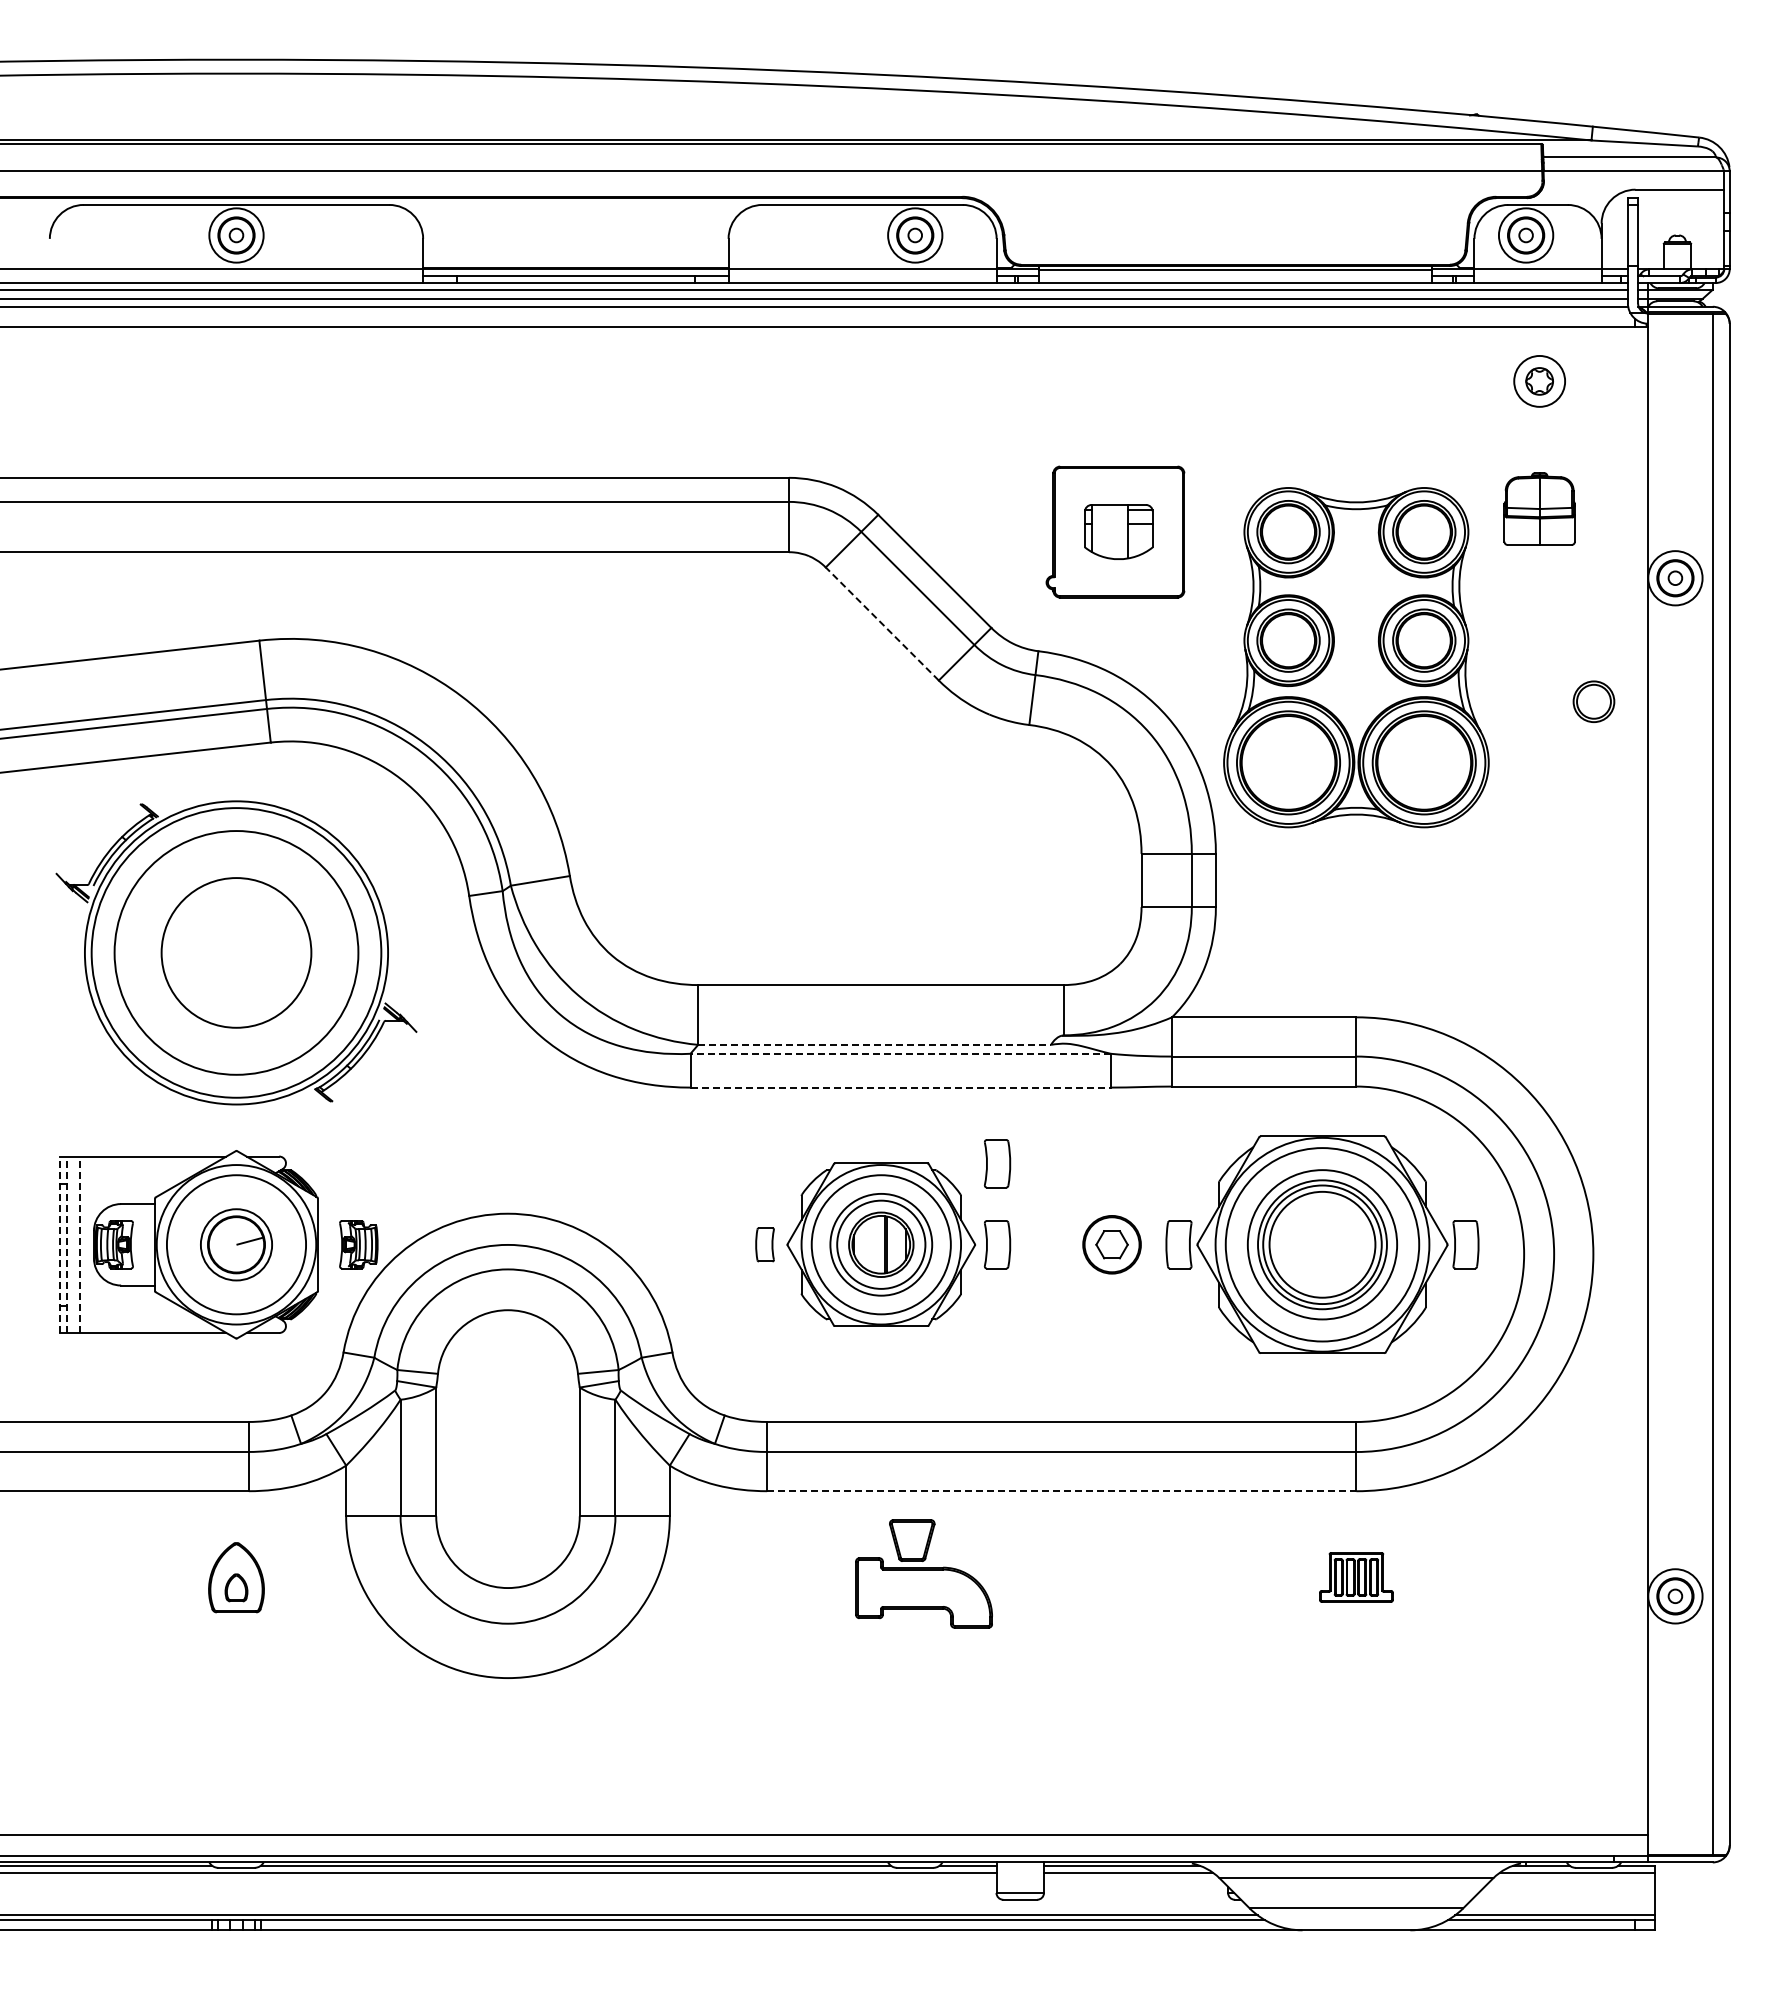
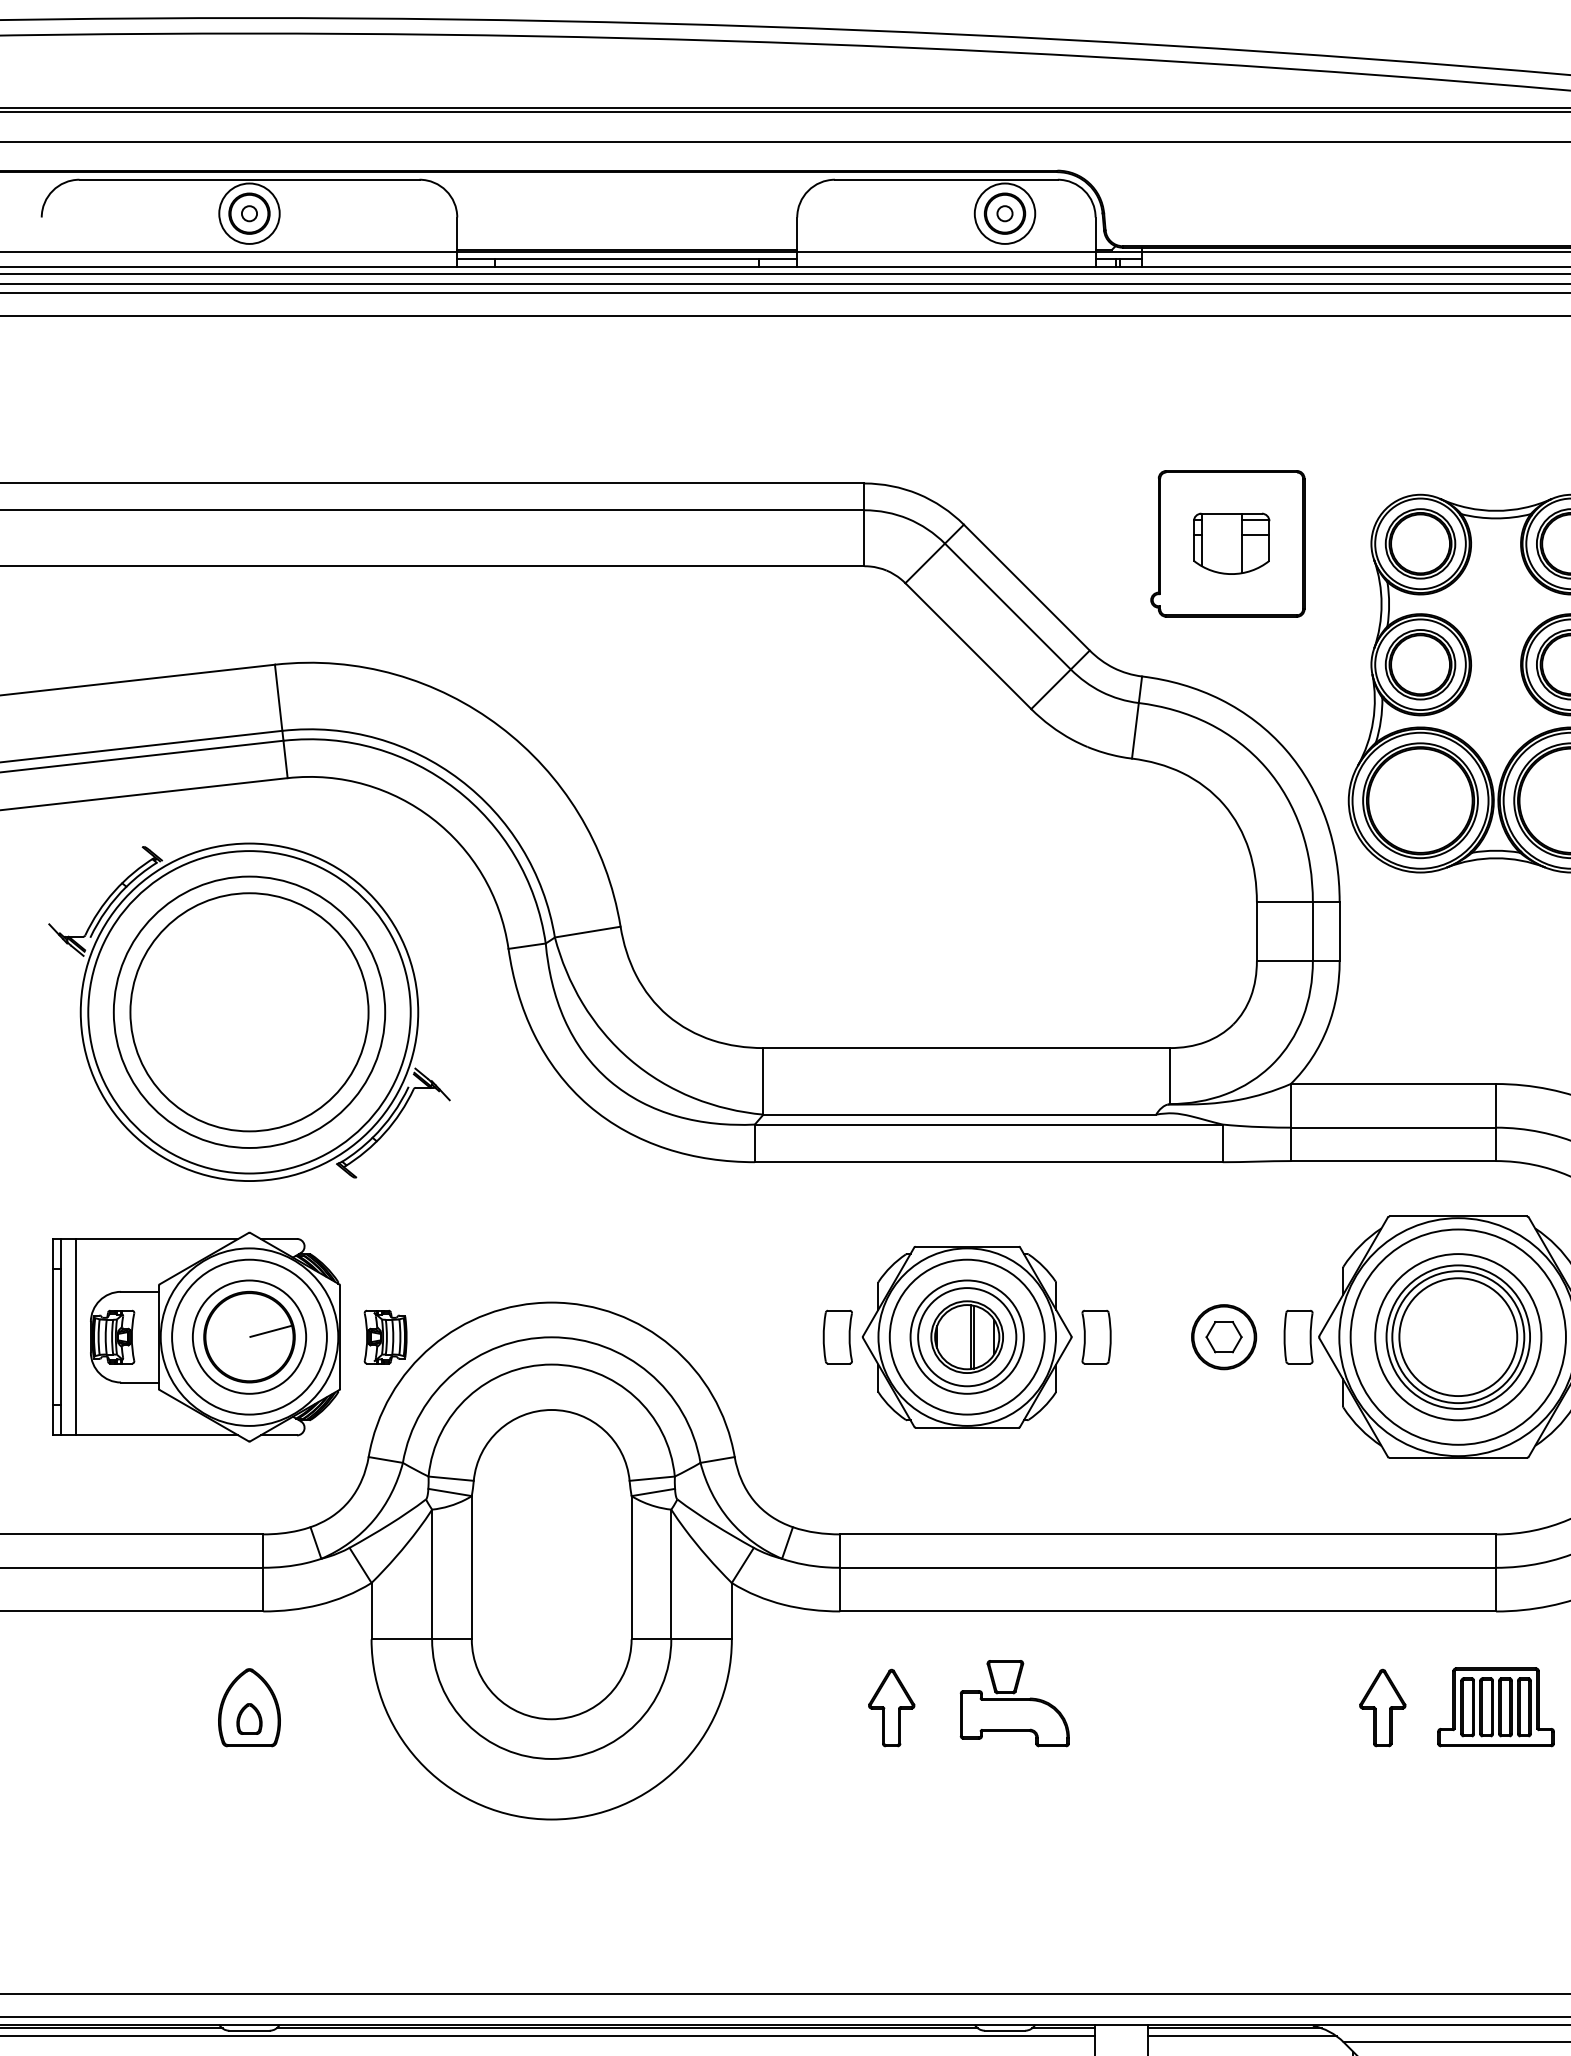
line: (882, 623) -> (968, 645), dashed -> solid
circle: (236, 952) -> (249, 1011), size x1.43
line: (875, 1044) -> (960, 1114), dashed -> solid
line: (900, 1053) -> (988, 1124), dashed -> solid
line: (901, 1087) -> (989, 1162), dashed -> solid
part: (997, 1163) -> (1096, 1246), removed
line: (60, 1244) -> (53, 1336), dashed -> solid
line: (66, 1244) -> (60, 1336), dashed -> solid
line: (80, 1244) -> (75, 1336), dashed -> solid
part: (236, 1244) -> (249, 1336), size x1.43
part: (764, 1244) -> (837, 1336), size x1.43
line: (1061, 1491) -> (1167, 1611), dashed -> solid
part: (923, 1573) -> (1014, 1703), size x0.71
part: (813, 1577) -> (891, 1707), added
part: (1254, 1577) -> (1382, 1707), added
part: (1356, 1577) -> (1496, 1707), size x1.43

